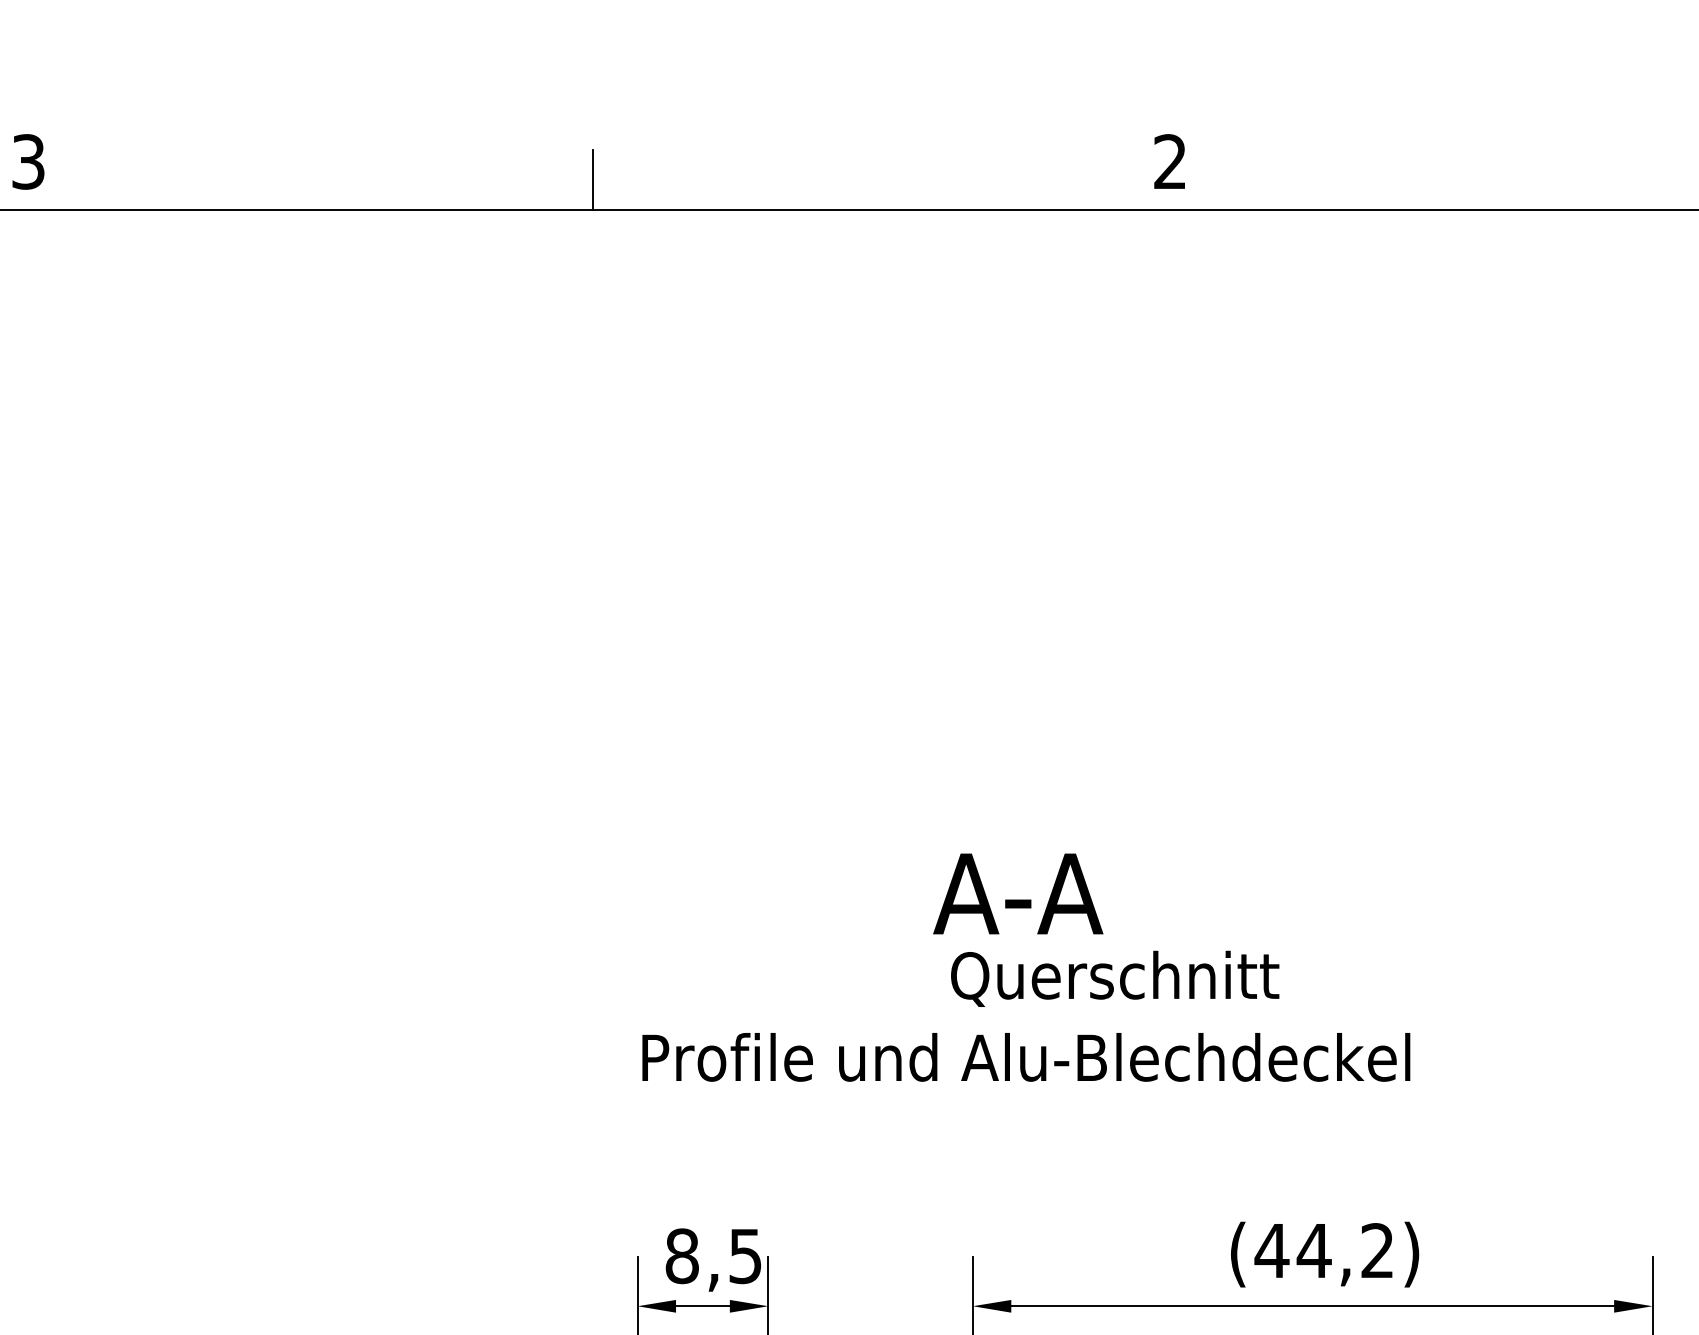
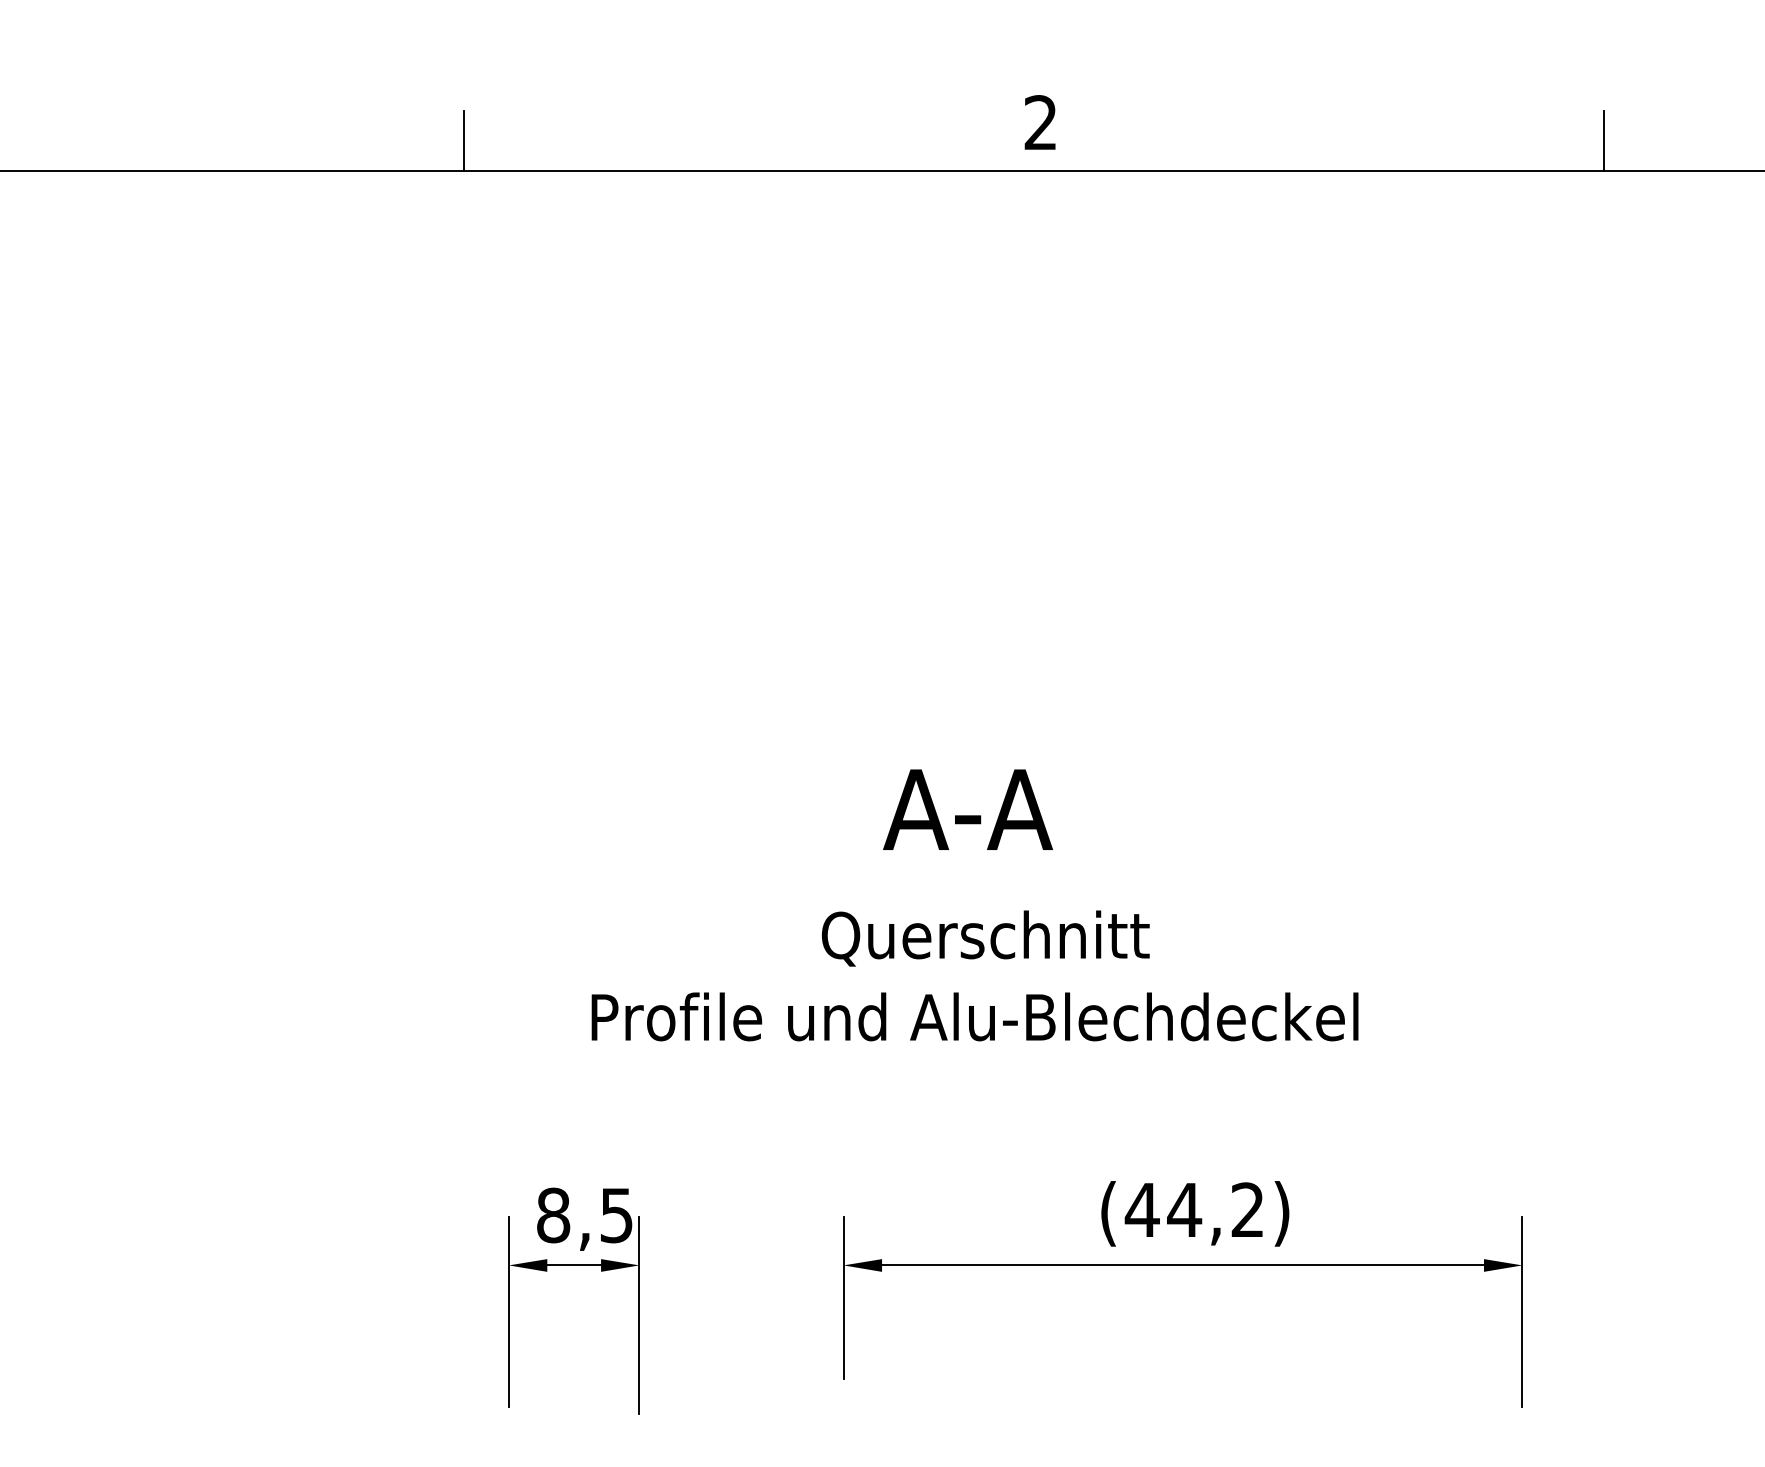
text: (1017, 893) -> (967, 809), moved
text: (1025, 1056) -> (974, 1016), moved

